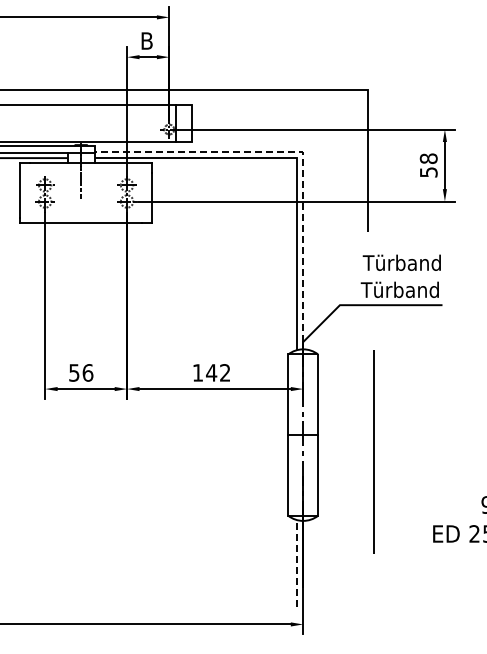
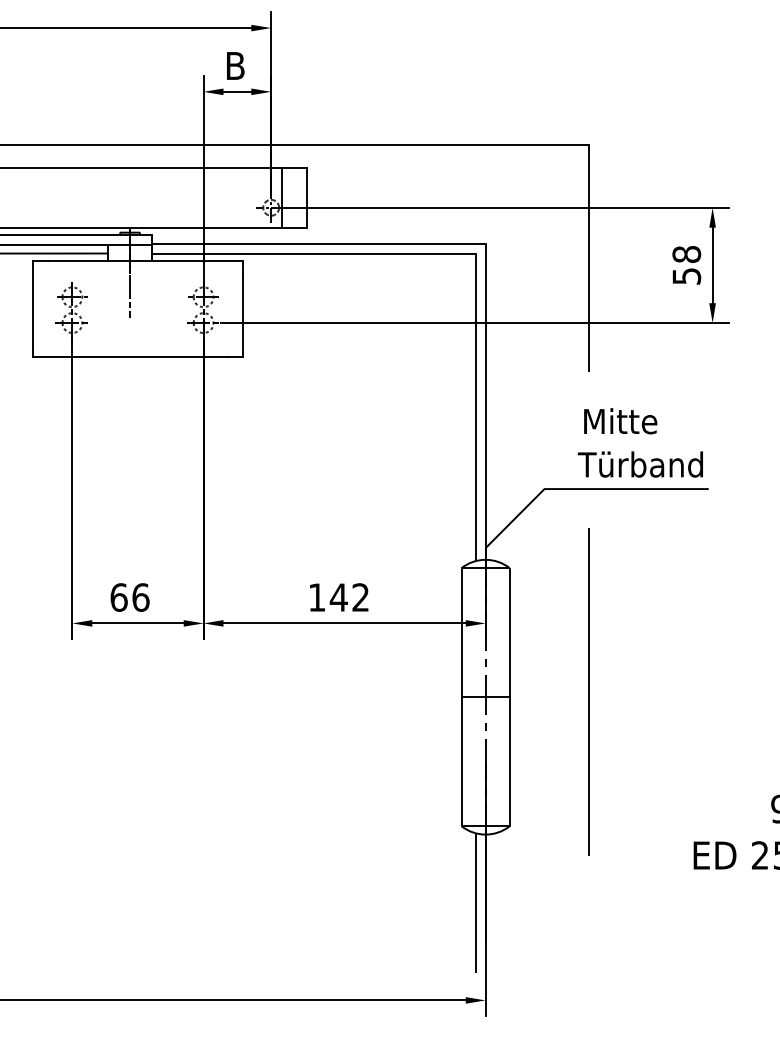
line: (294, 152) -> (471, 244), dashed -> solid
text: (401, 262) -> (643, 420), Türband -> Mitte
text: (74, 372) -> (119, 596), 56 -> 66
line: (373, 451) -> (588, 691), moved
line: (297, 563) -> (476, 902), dashed -> solid

